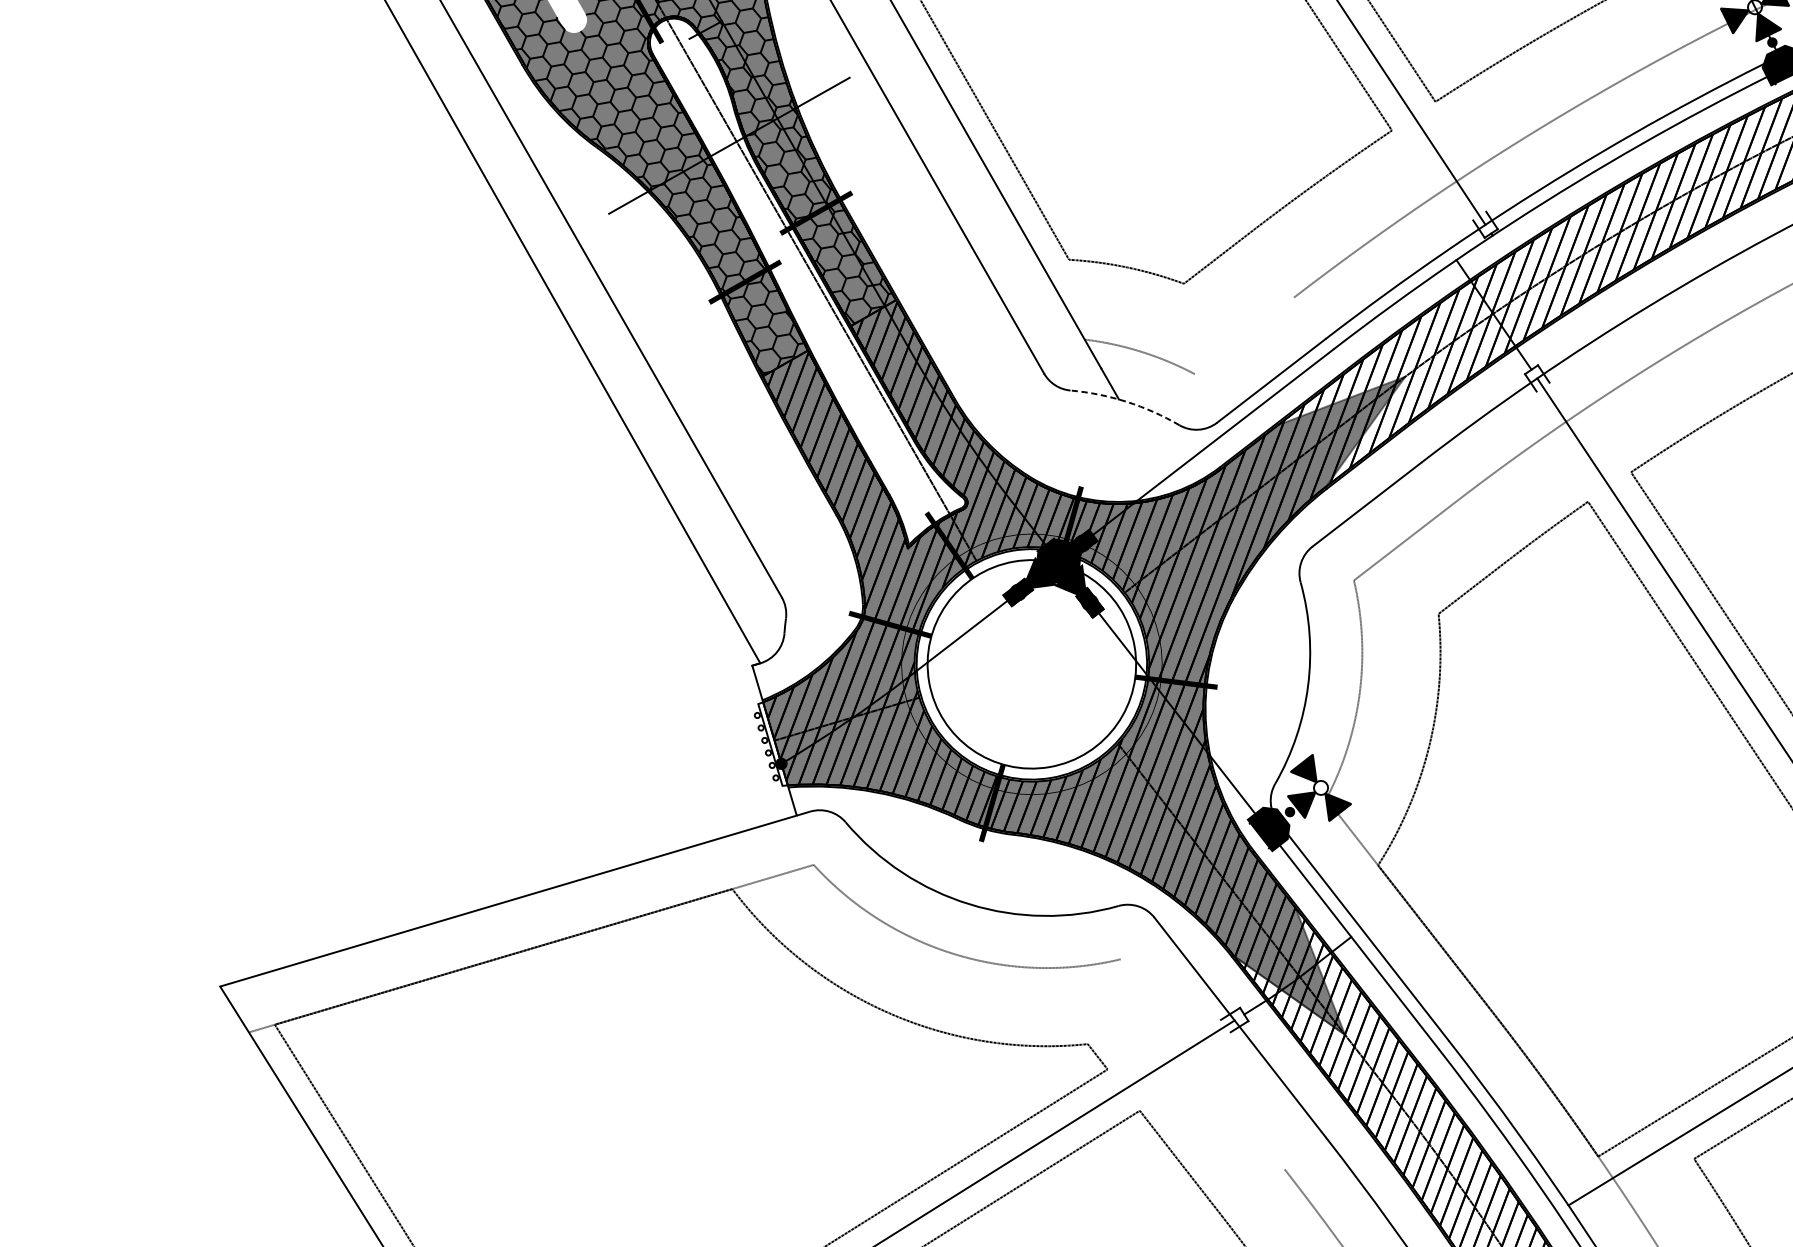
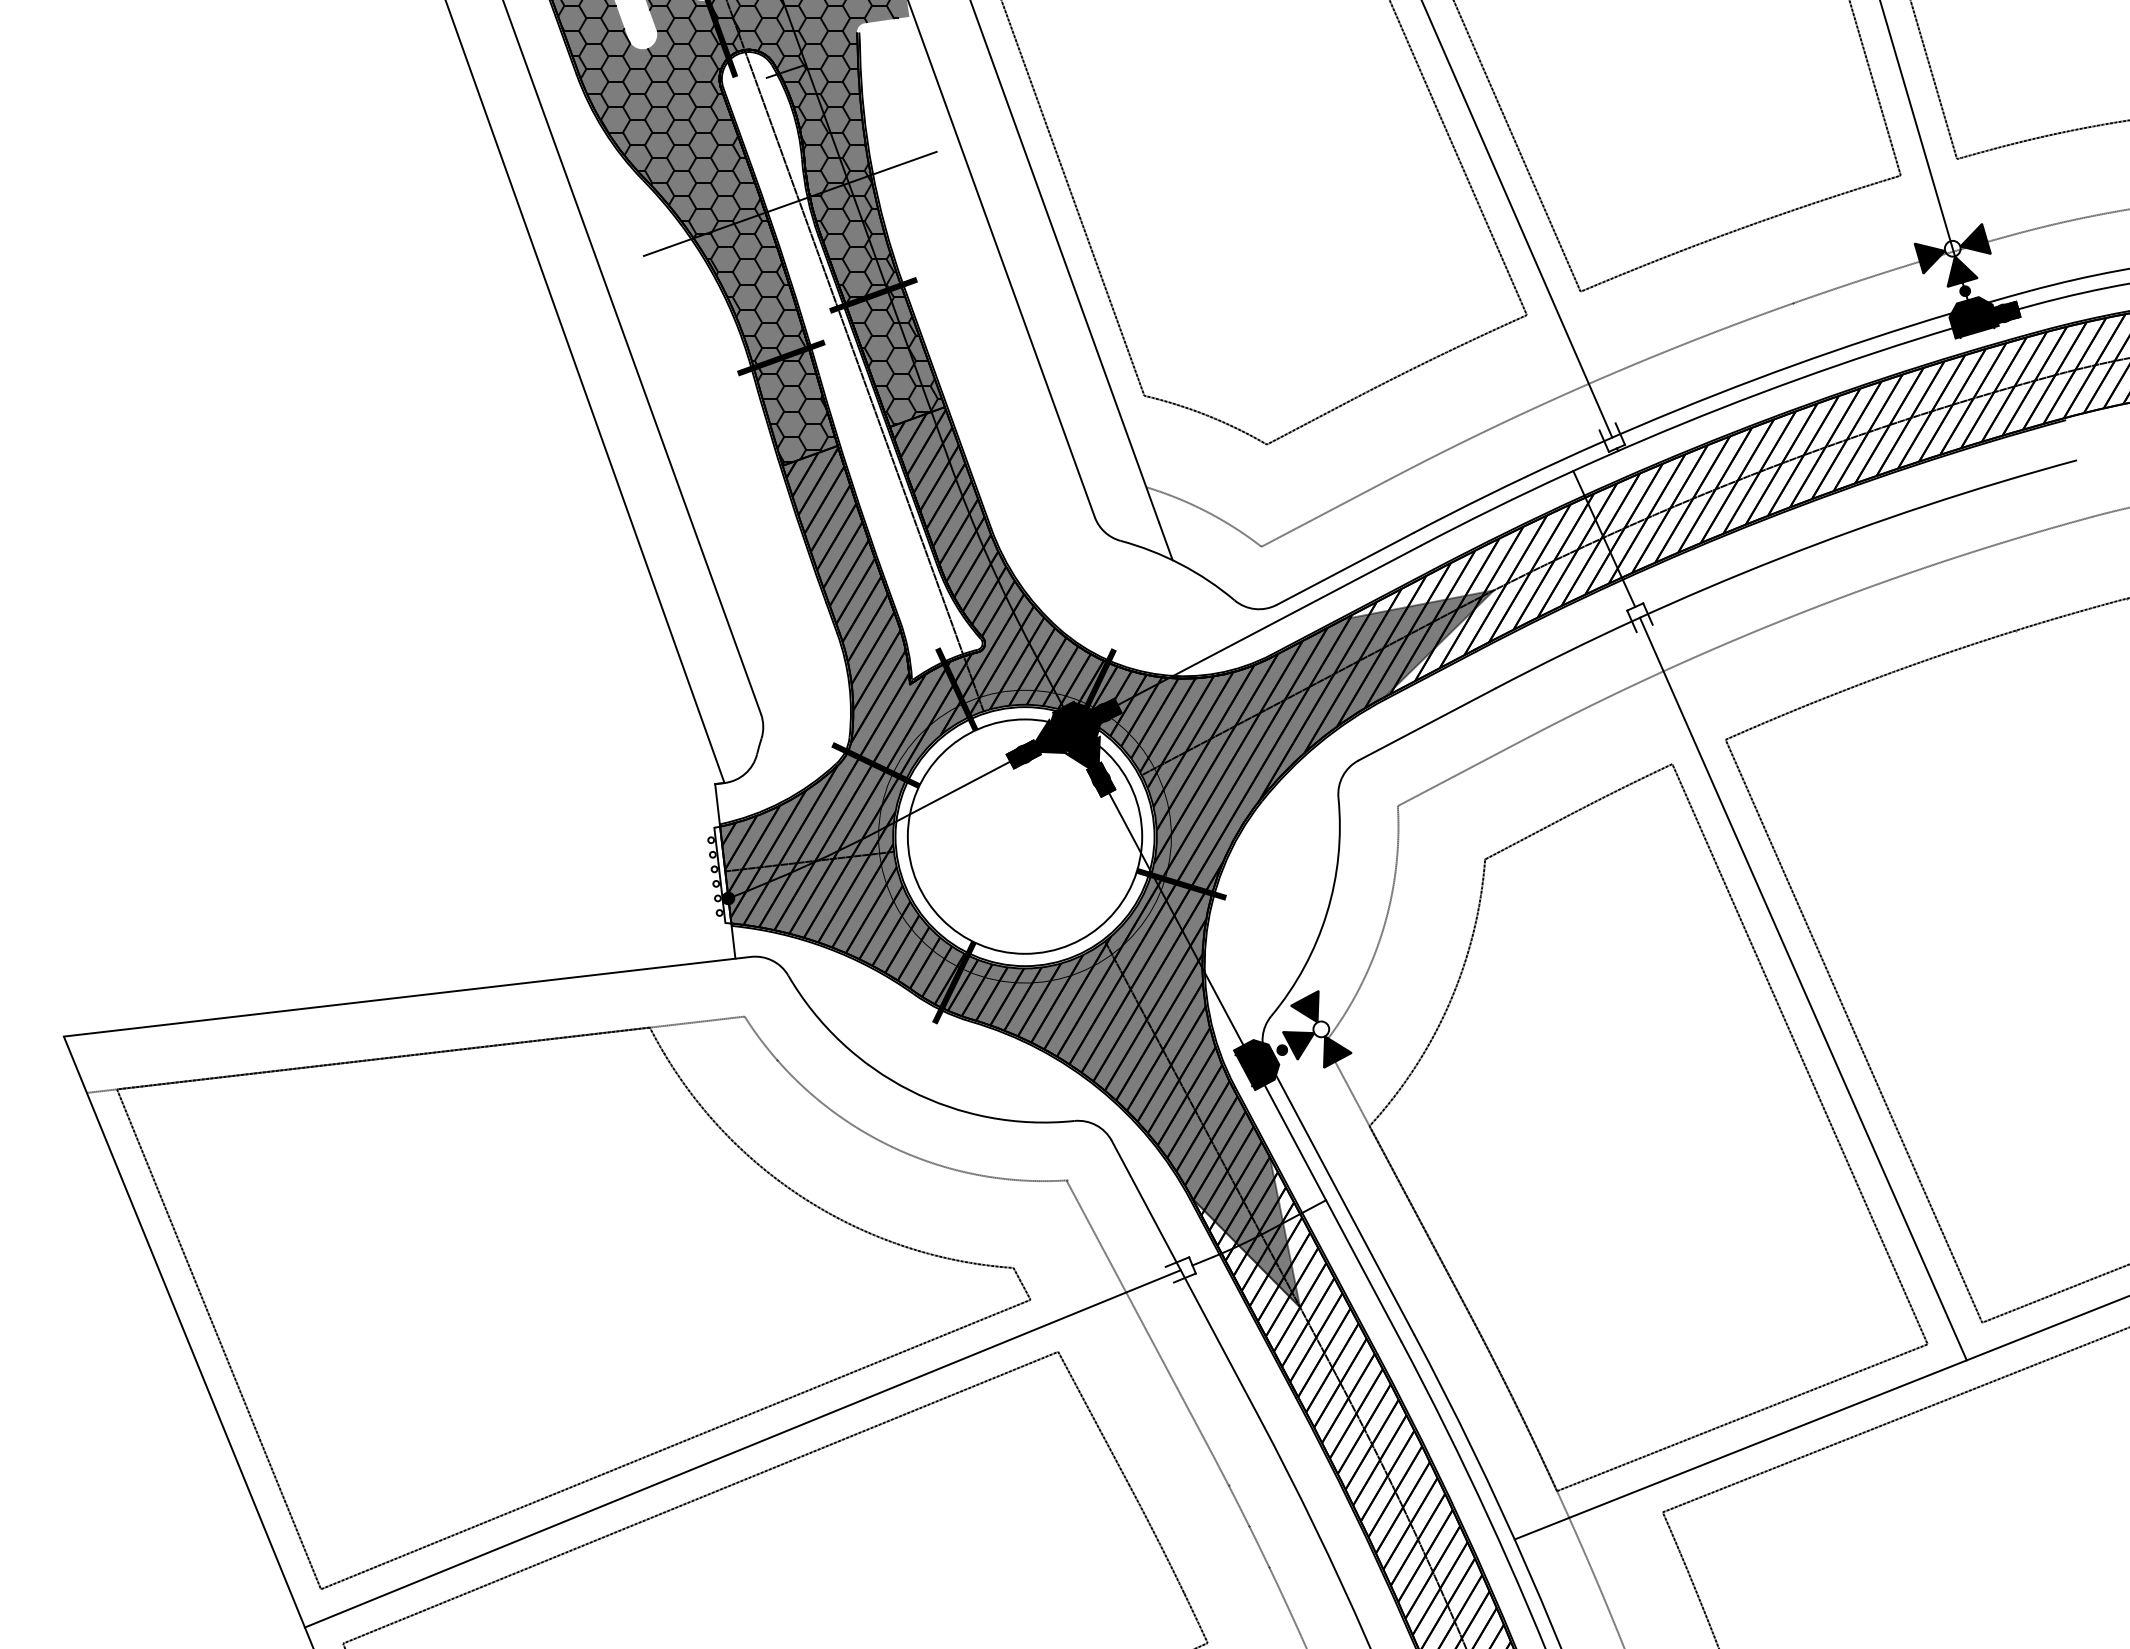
line: (1244, 335) -> (1323, 513), added
arc: (1126, 402) -> (1180, 564), dashed -> solid
line: (1202, 1064) -> (1136, 1312), added

